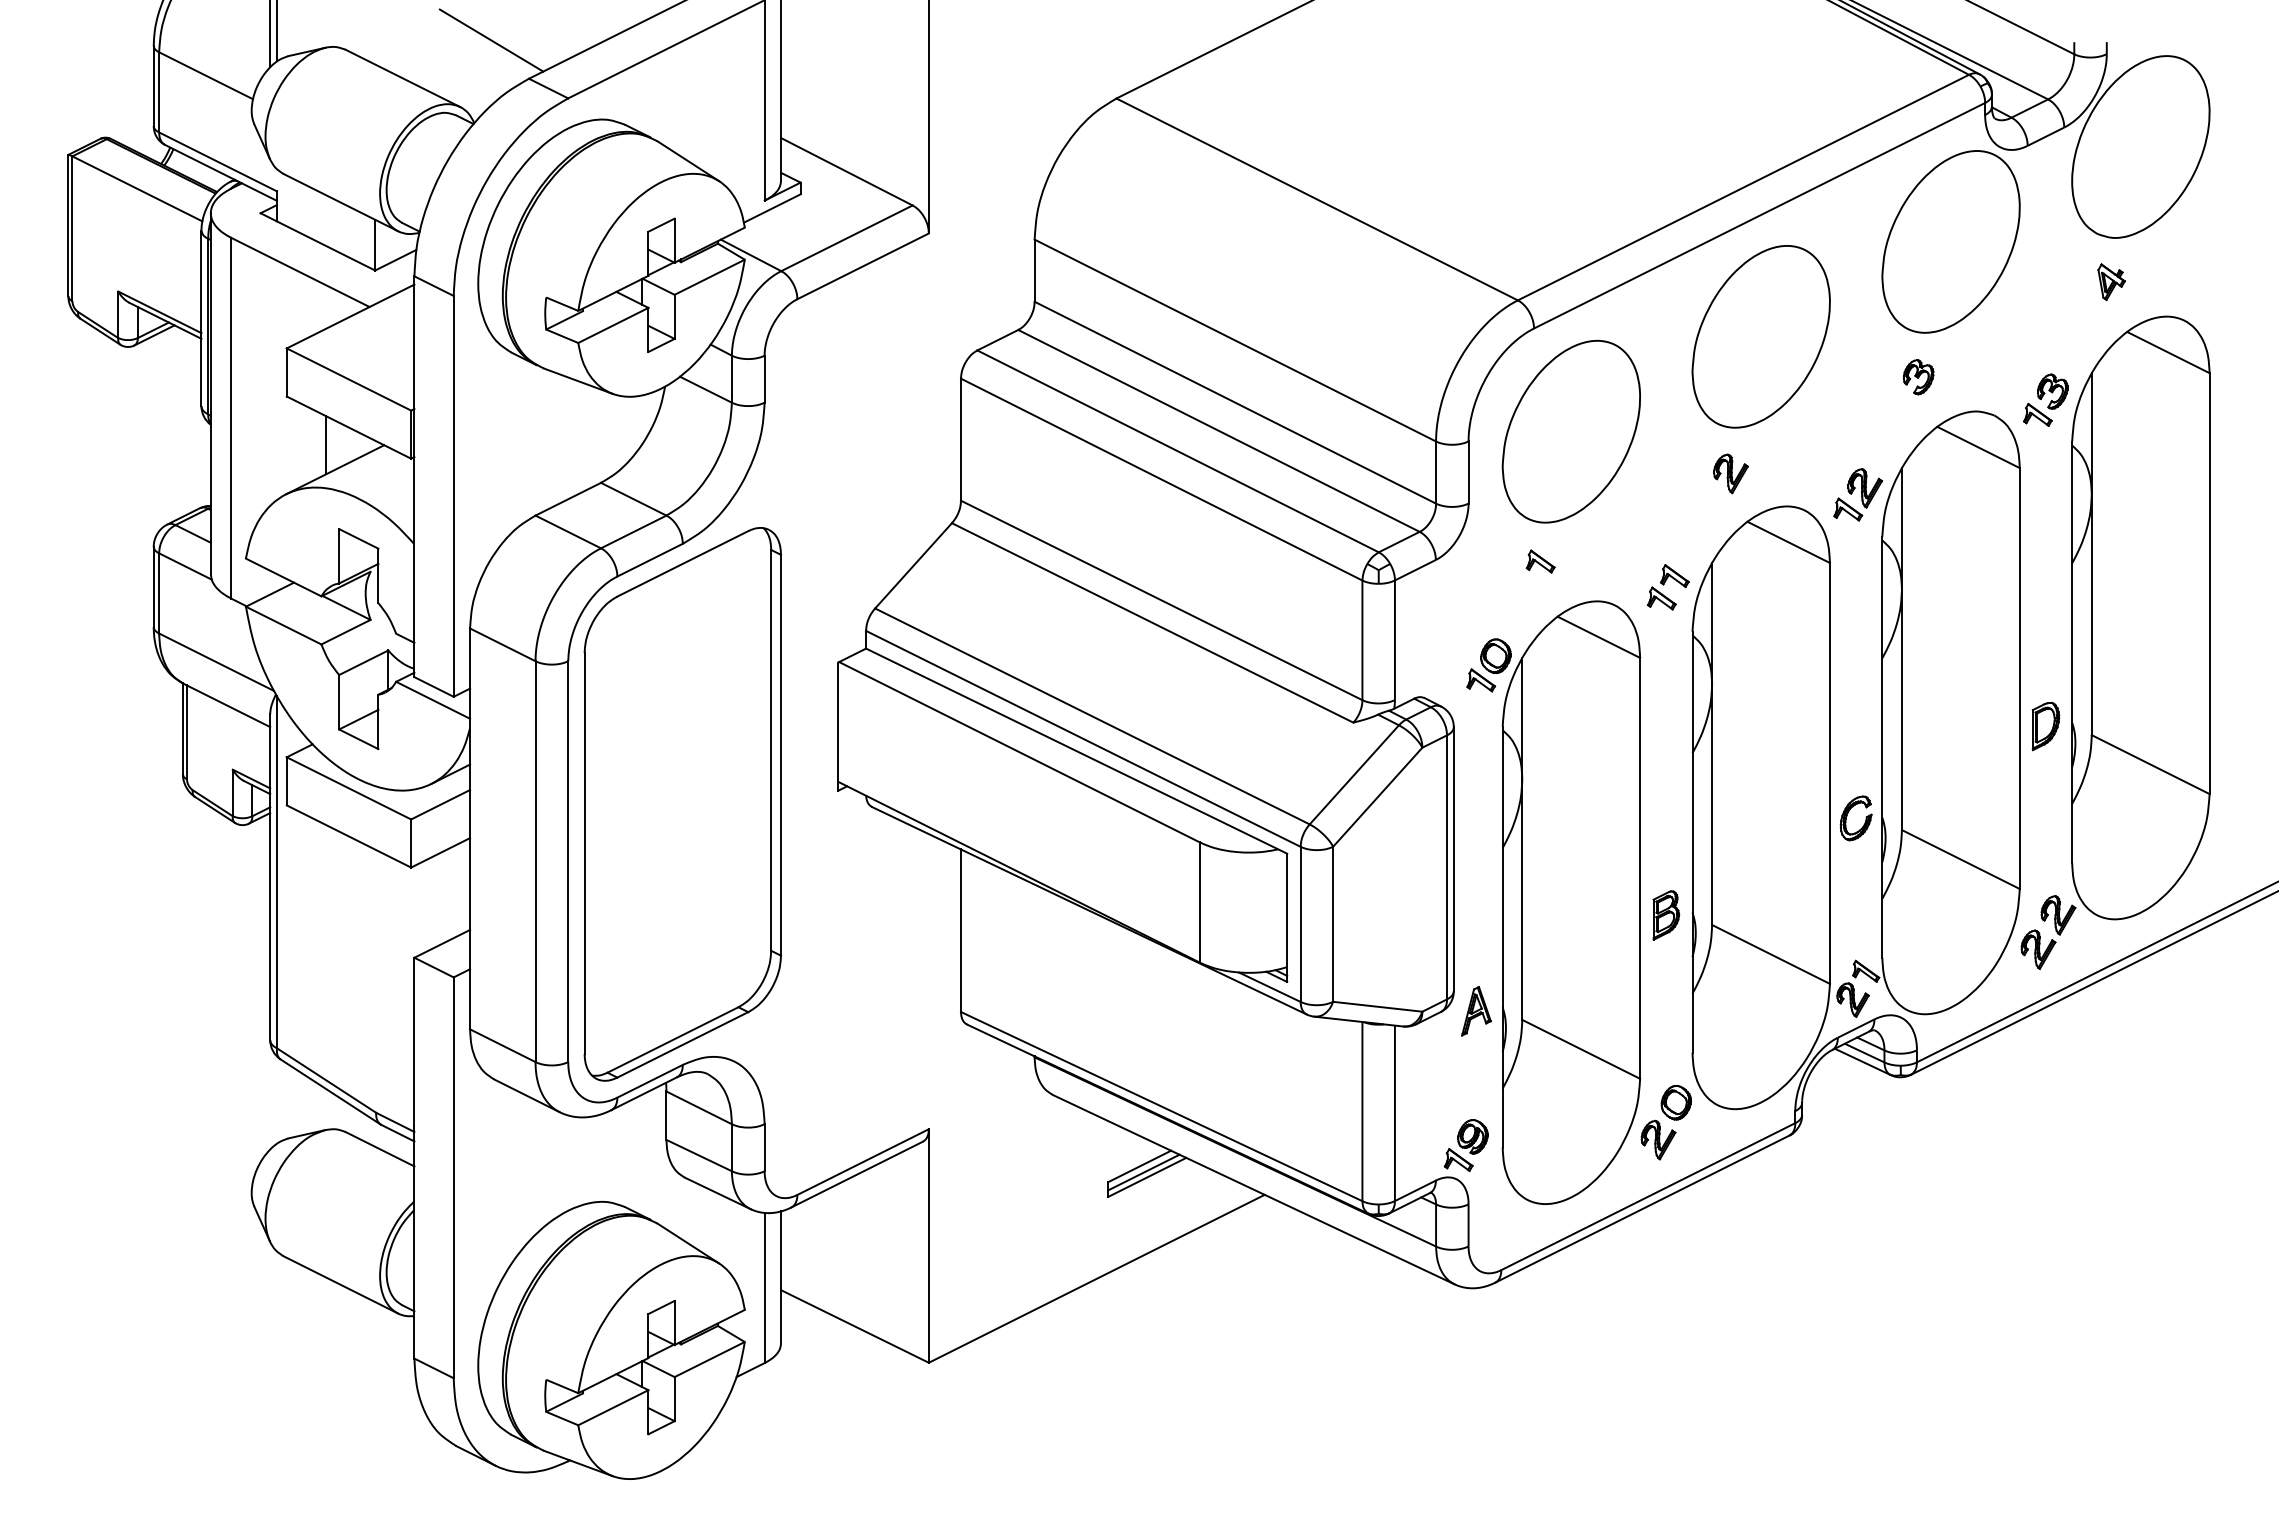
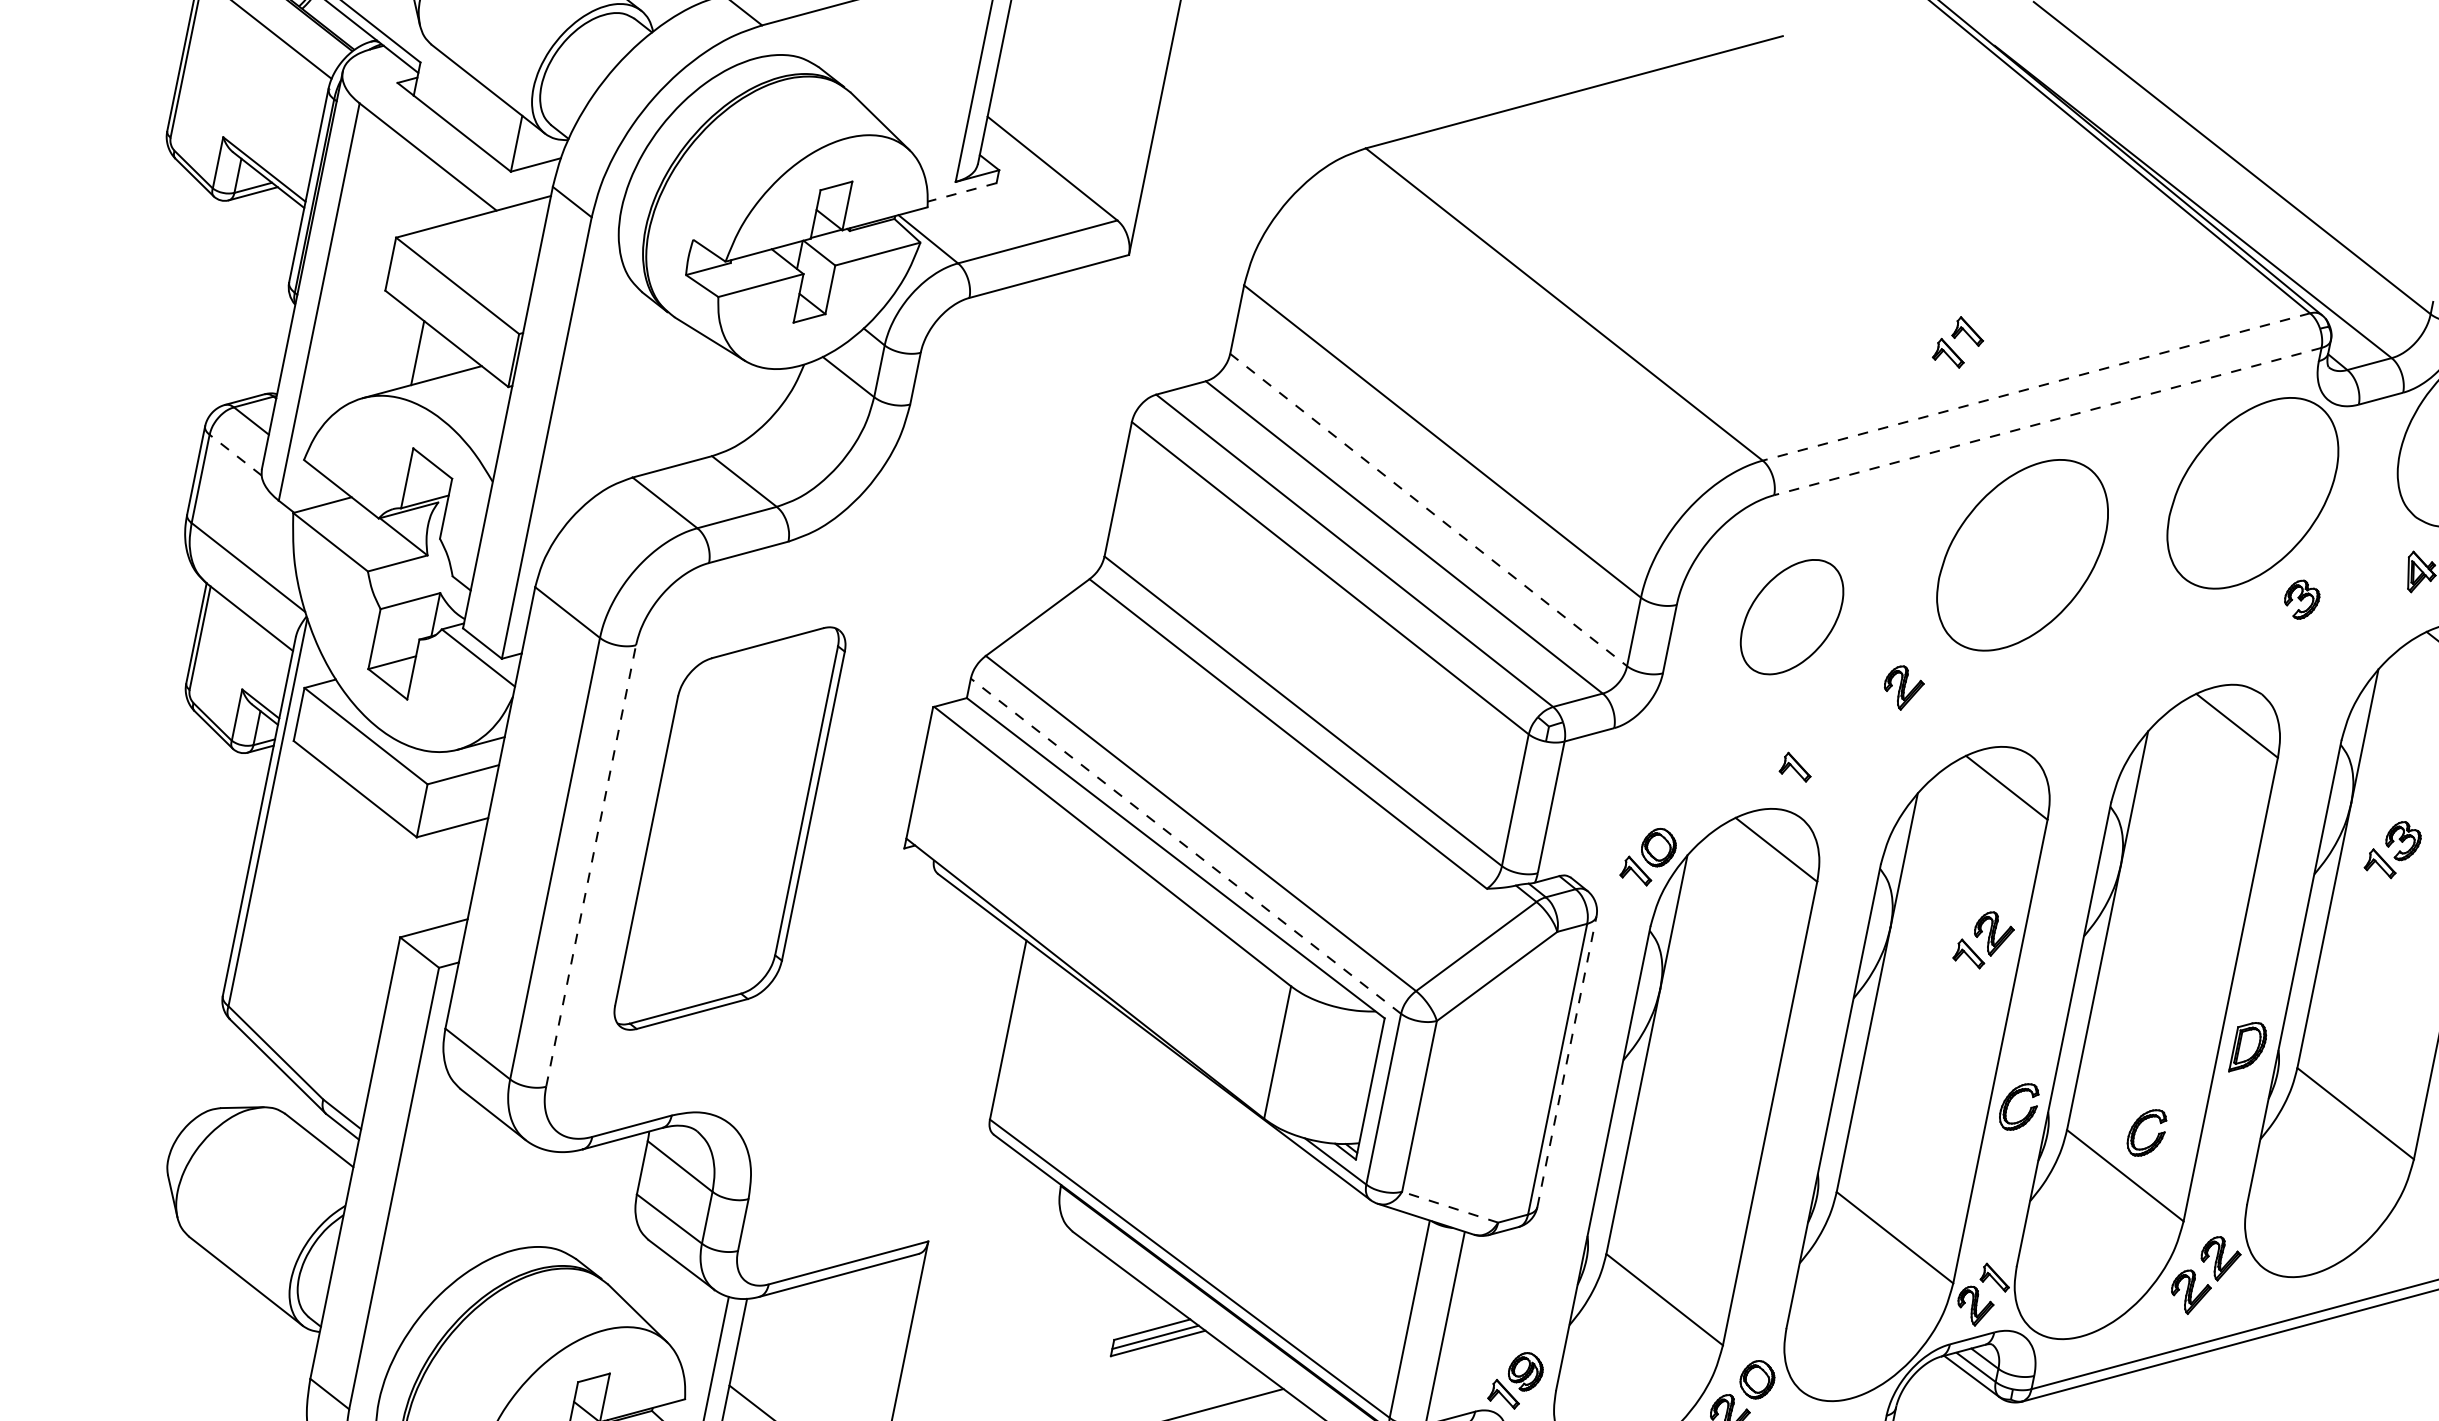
line: (1742, 187) -> (2035, 386), solid -> dashed
line: (772, 208) -> (962, 192), solid -> dashed
line: (1759, 215) -> (2047, 421), solid -> dashed
part: (1918, 377) -> (2301, 600), moved
part: (2045, 399) -> (2393, 848), moved
line: (1235, 402) -> (1428, 509), solid -> dashed
part: (1570, 431) -> (1791, 616), size x0.6
part: (1730, 473) -> (1903, 687), moved
part: (1858, 494) -> (1984, 939), moved
part: (1540, 561) -> (1796, 766), moved
line: (185, 566) -> (235, 455), solid -> dashed
part: (1668, 587) -> (1959, 342), moved
line: (1083, 738) -> (1186, 845), solid -> dashed
part: (682, 804) -> (729, 828), size x0.7
part: (1963, 816) -> (2137, 1128), added
line: (1453, 858) -> (1566, 1060), solid -> dashed
line: (568, 861) -> (591, 865), solid -> dashed
part: (1666, 915) -> (1788, 1171), removed
line: (1377, 1006) -> (1449, 1206), solid -> dashed
part: (1476, 1010) -> (1558, 1233), removed

